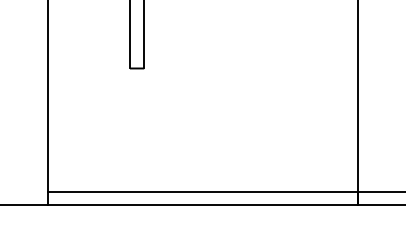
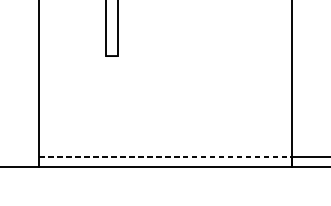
line: (202, 191) -> (165, 156), solid -> dashed

